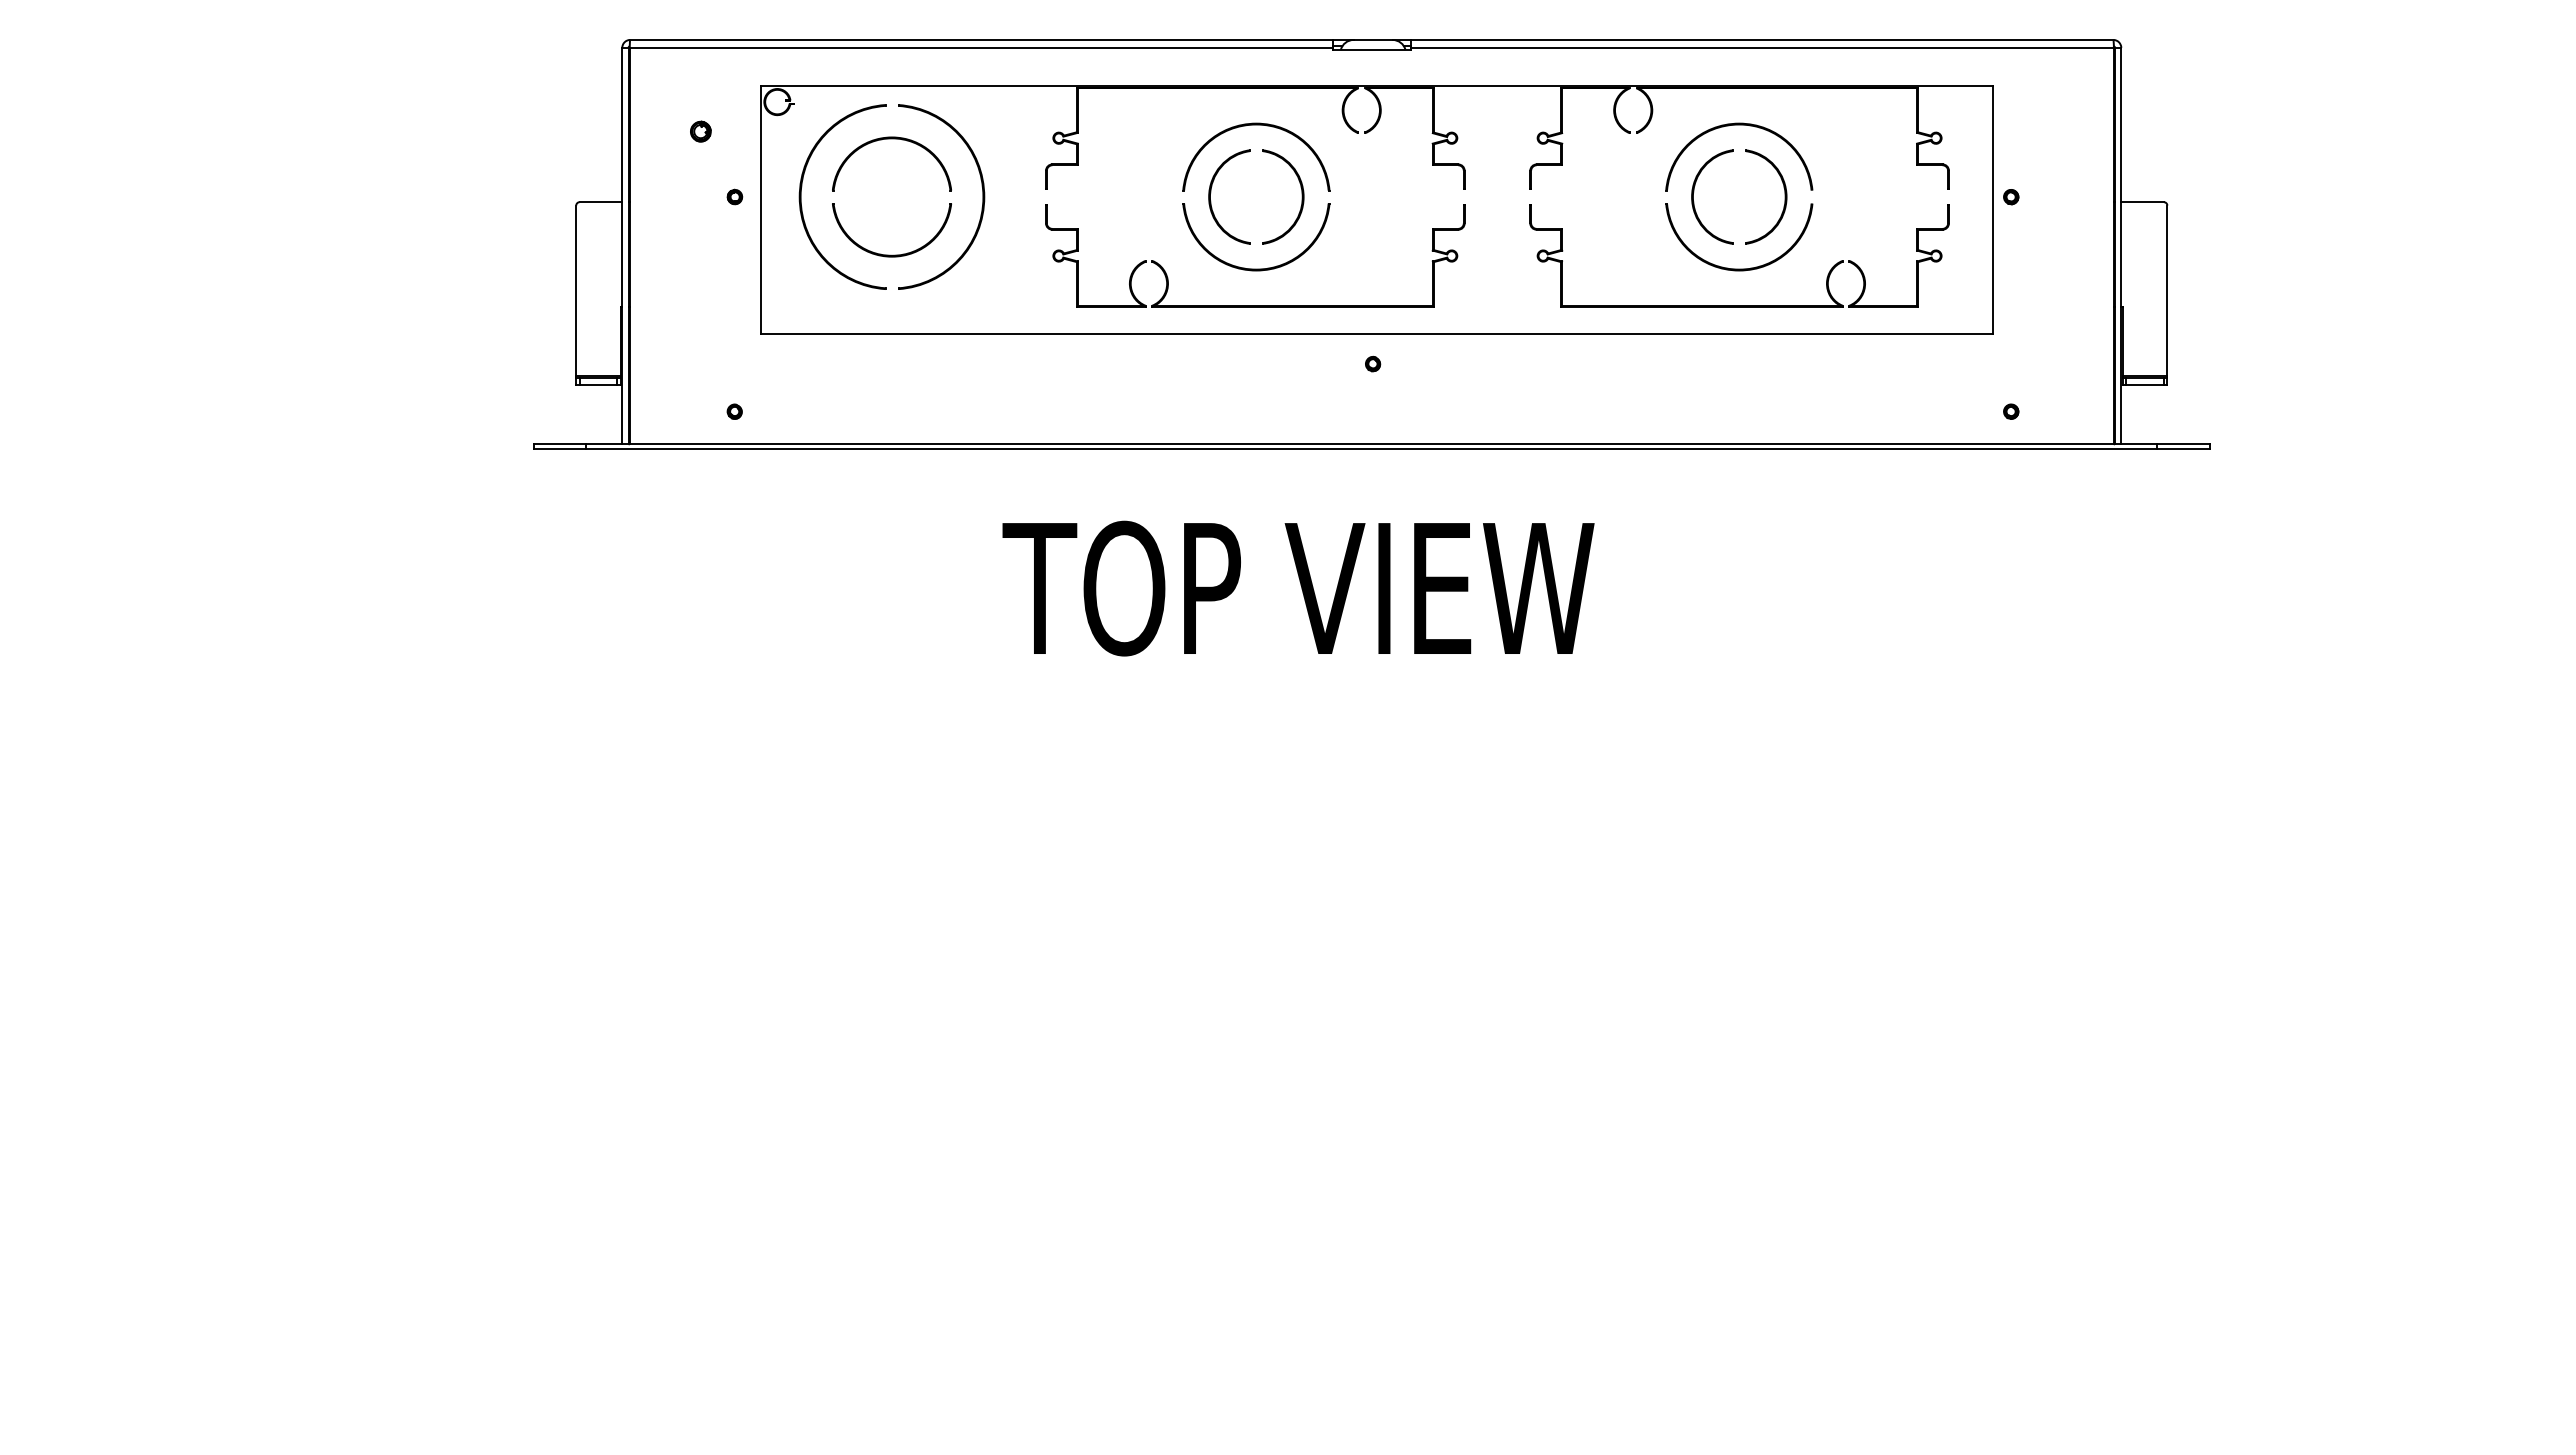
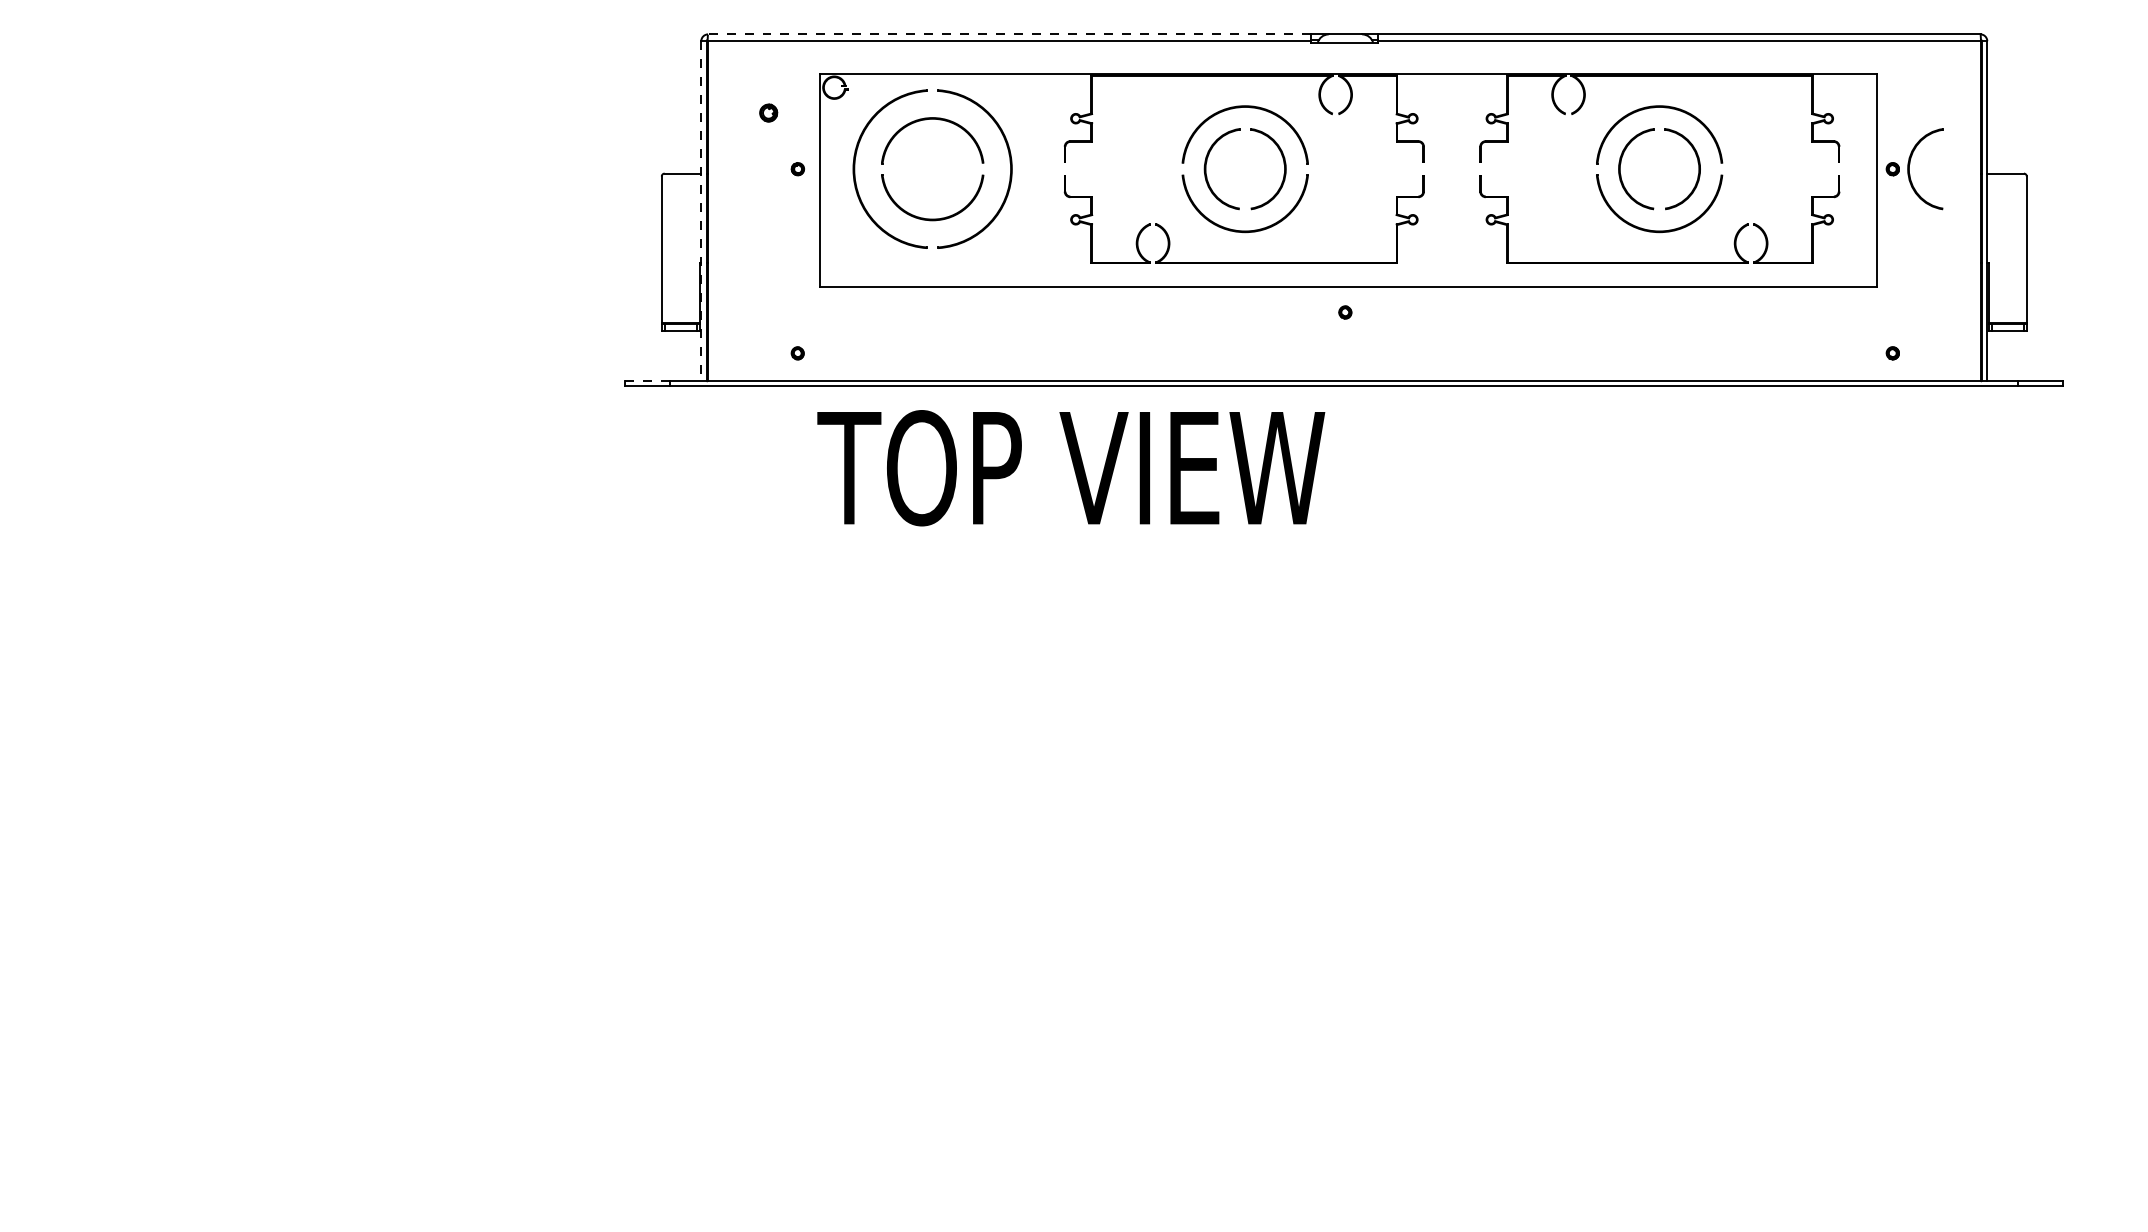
line: (980, 39) -> (1008, 34), solid -> dashed
part: (2031, 192) -> (1910, 165), added
line: (622, 246) -> (701, 211), solid -> dashed
line: (560, 444) -> (648, 381), solid -> dashed
text: (1298, 588) -> (1071, 468), moved

